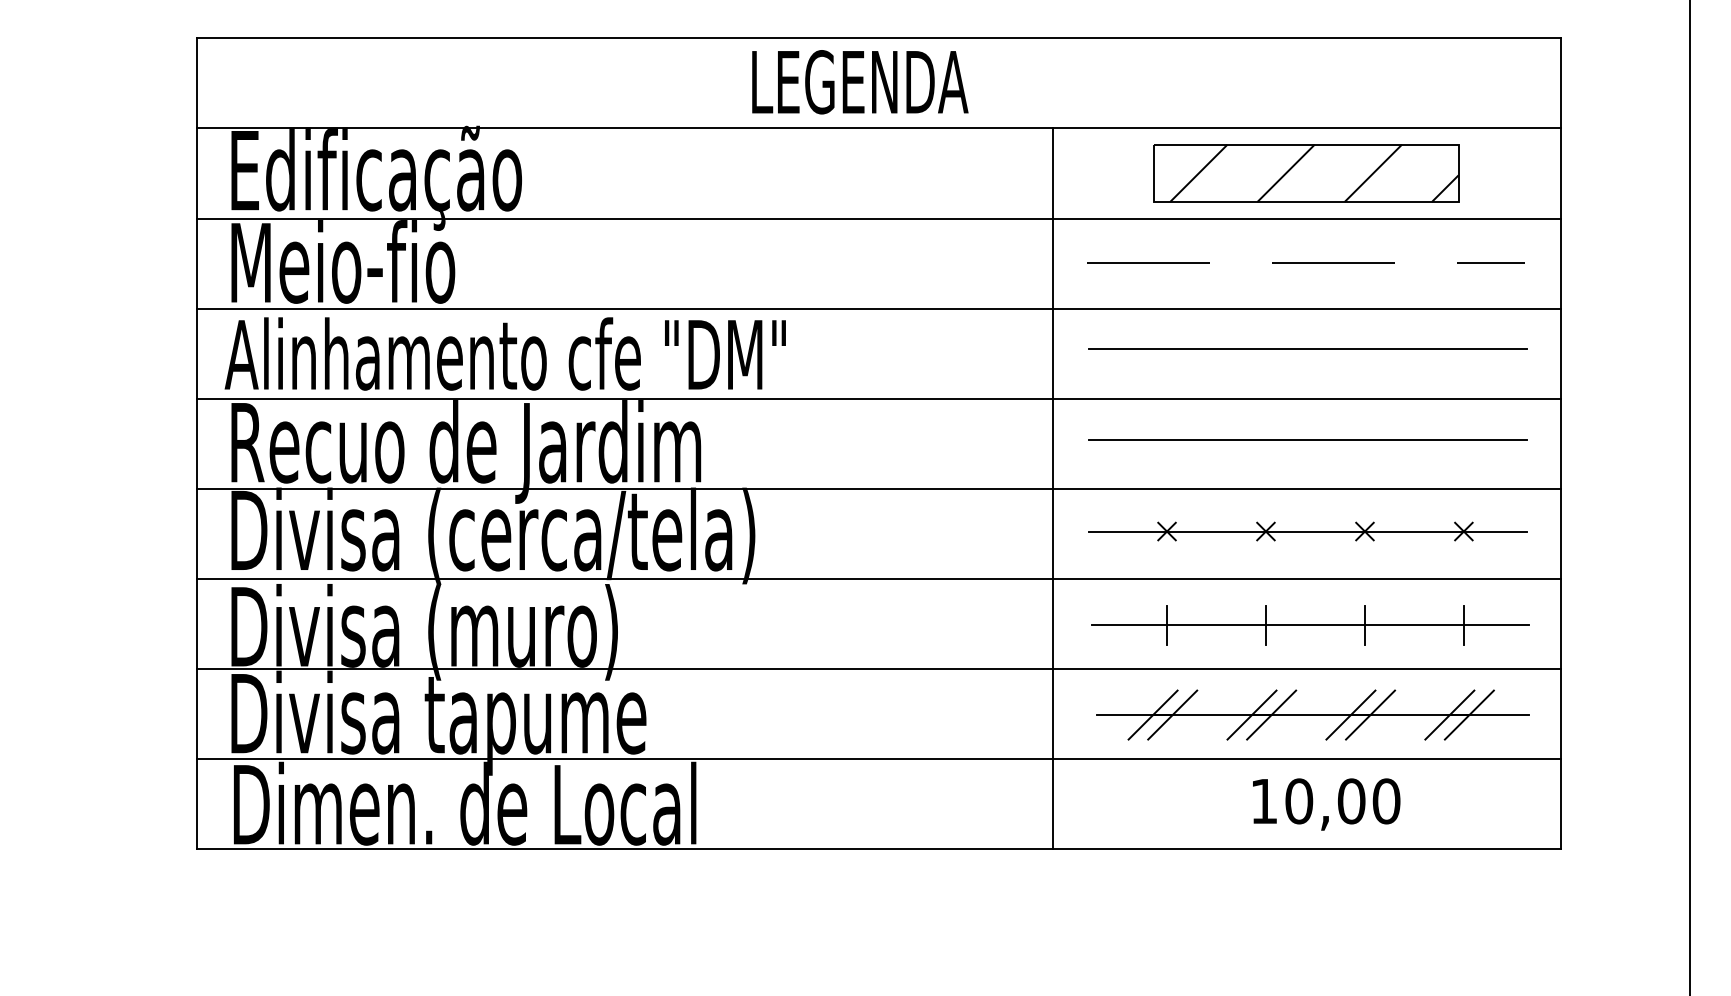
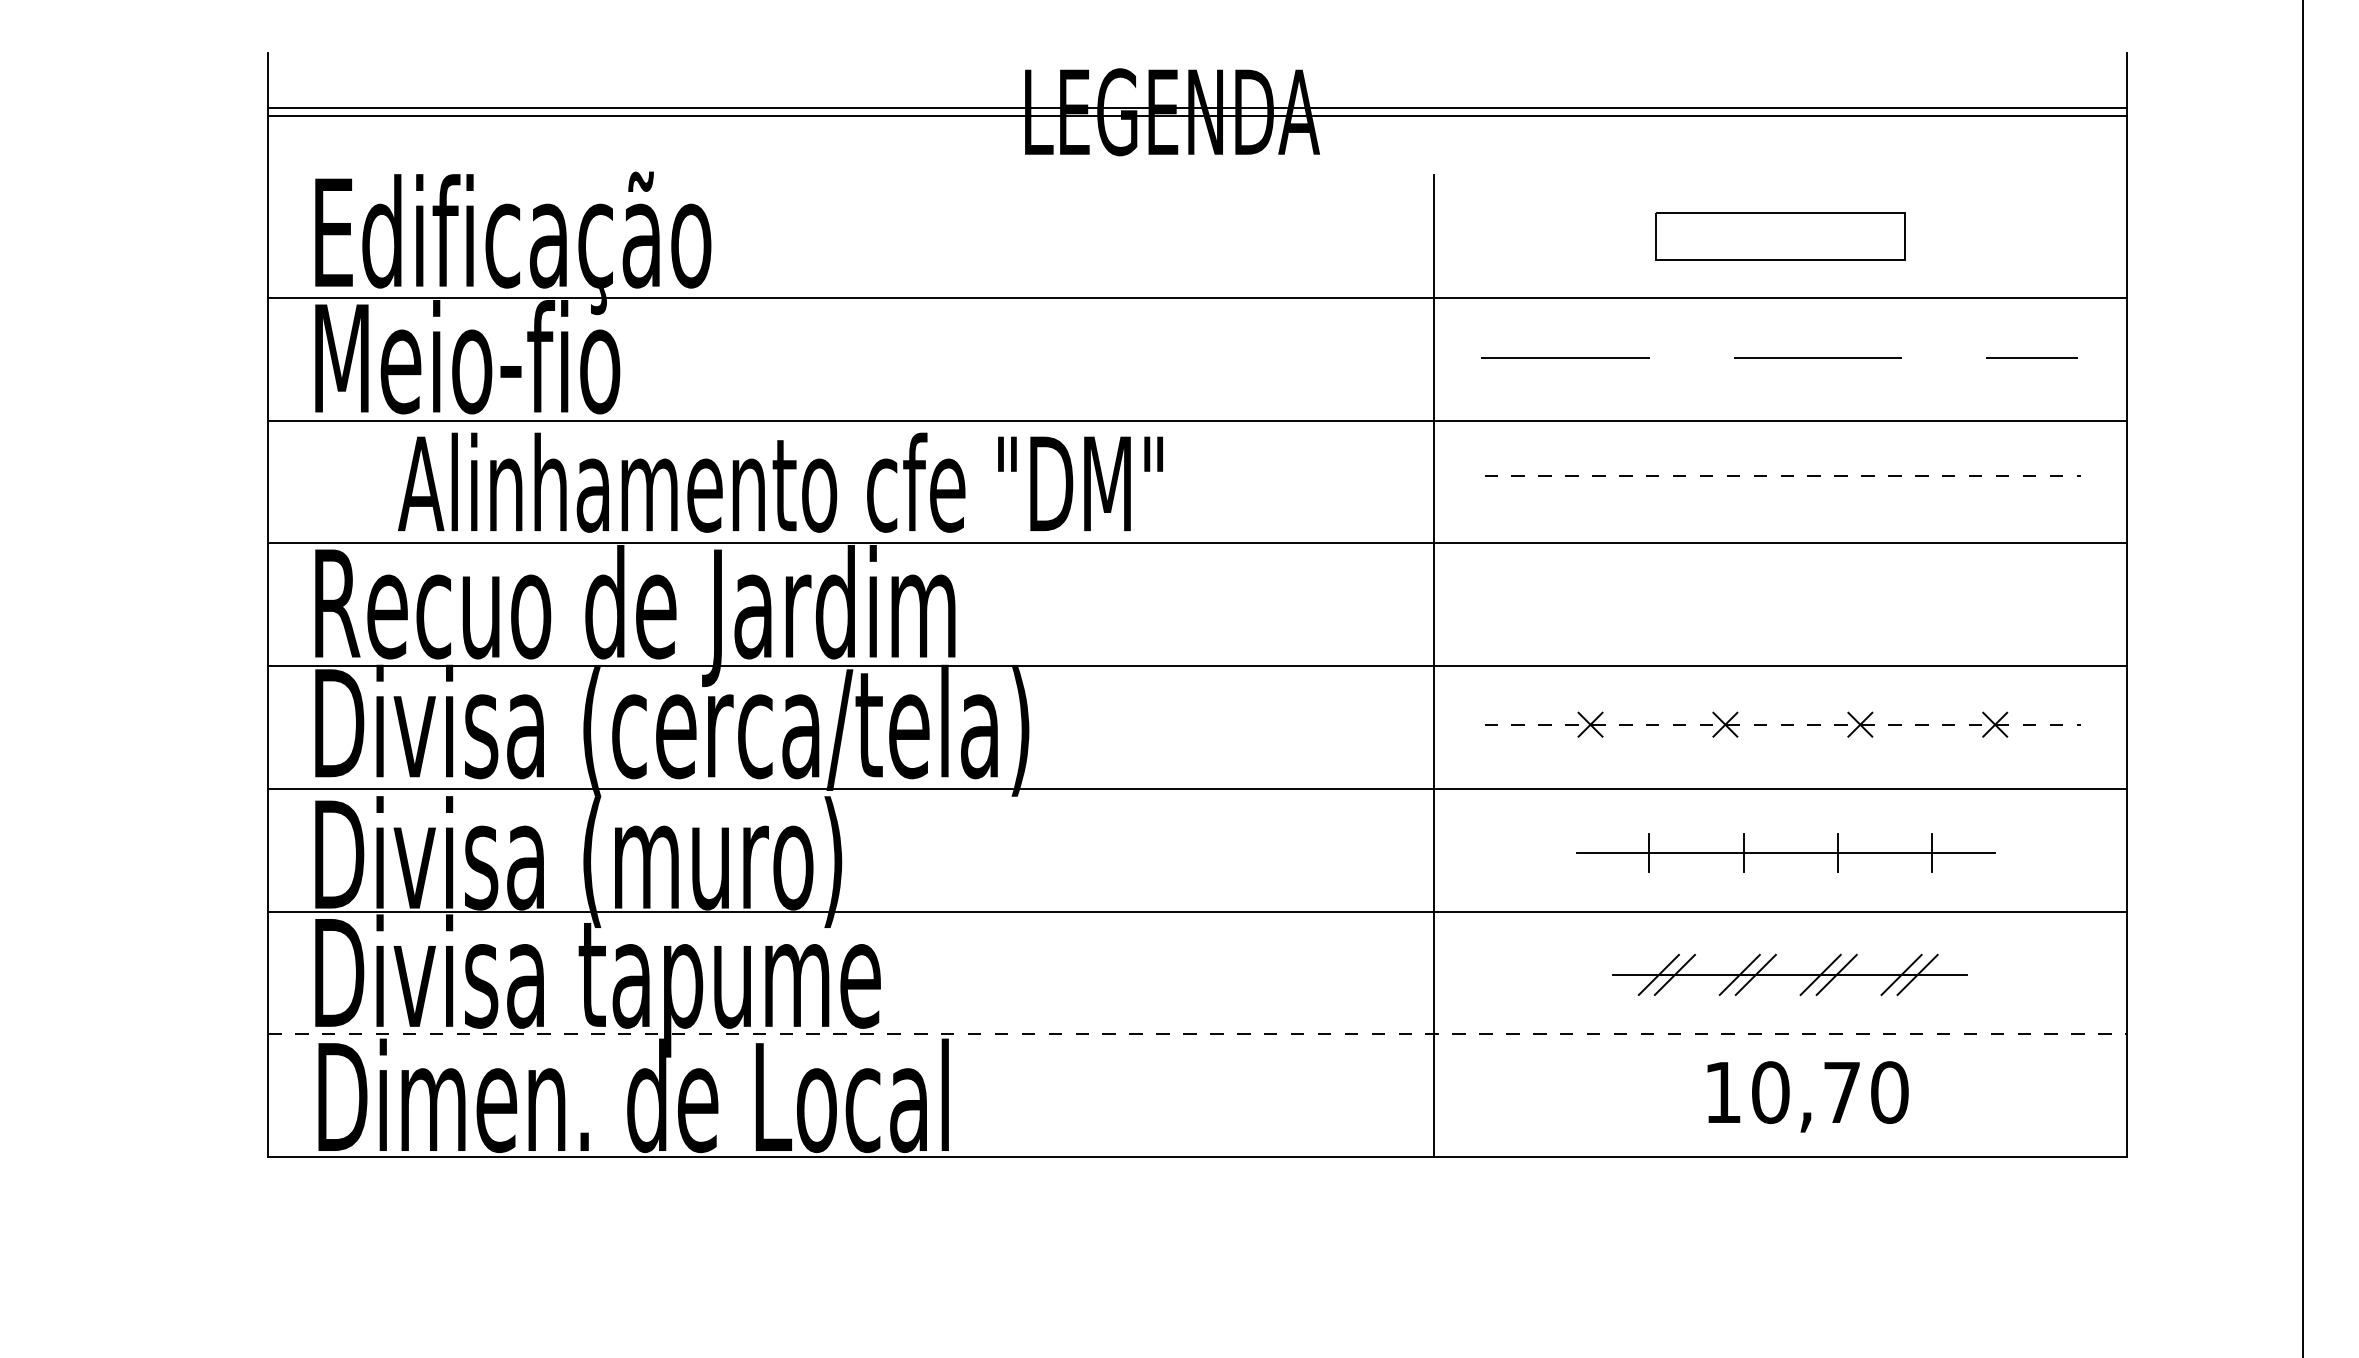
line: (878, 38) -> (1197, 107), moved
line: (878, 128) -> (1197, 116), moved
part: (1306, 173) -> (1780, 236), size x0.6
line: (1308, 349) -> (1783, 476), solid -> dashed
text: (505, 353) -> (780, 482), moved
line: (1307, 439) -> (1782, 599), removed
line: (1308, 531) -> (1783, 724), solid -> dashed
part: (1310, 625) -> (1785, 852), size x0.7
part: (1312, 714) -> (1789, 974), size x0.6
line: (879, 758) -> (1198, 1034), solid -> dashed
text: (1351, 801) -> (1842, 1092), 10,00 -> 10,70

